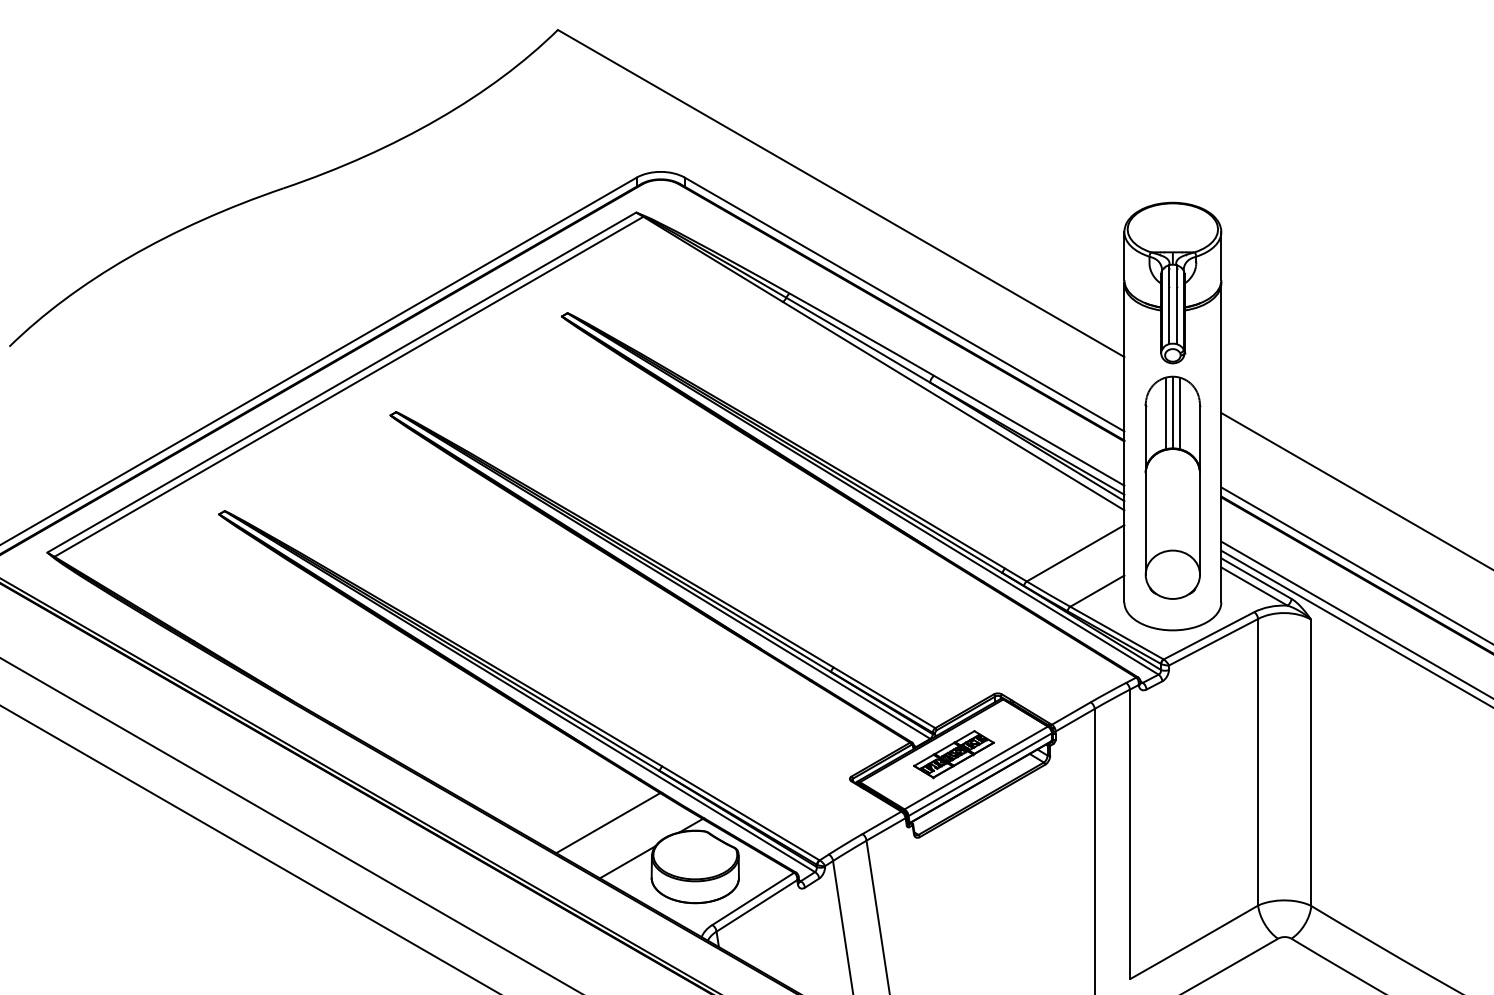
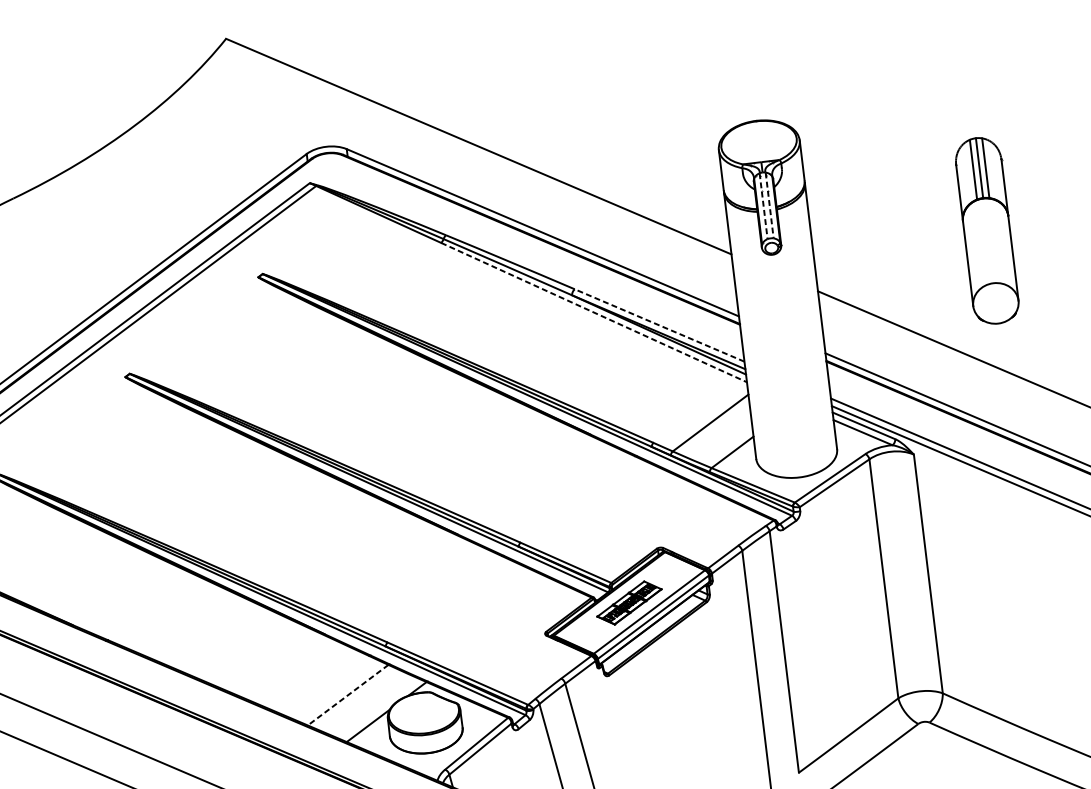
line: (1169, 305) -> (763, 206), solid -> dashed
line: (1176, 305) -> (769, 206), solid -> dashed
line: (954, 406) -> (594, 312), solid -> dashed
line: (1029, 430) -> (659, 325), solid -> dashed
part: (1172, 487) -> (986, 230), moved
line: (607, 823) -> (347, 695), solid -> dashed

